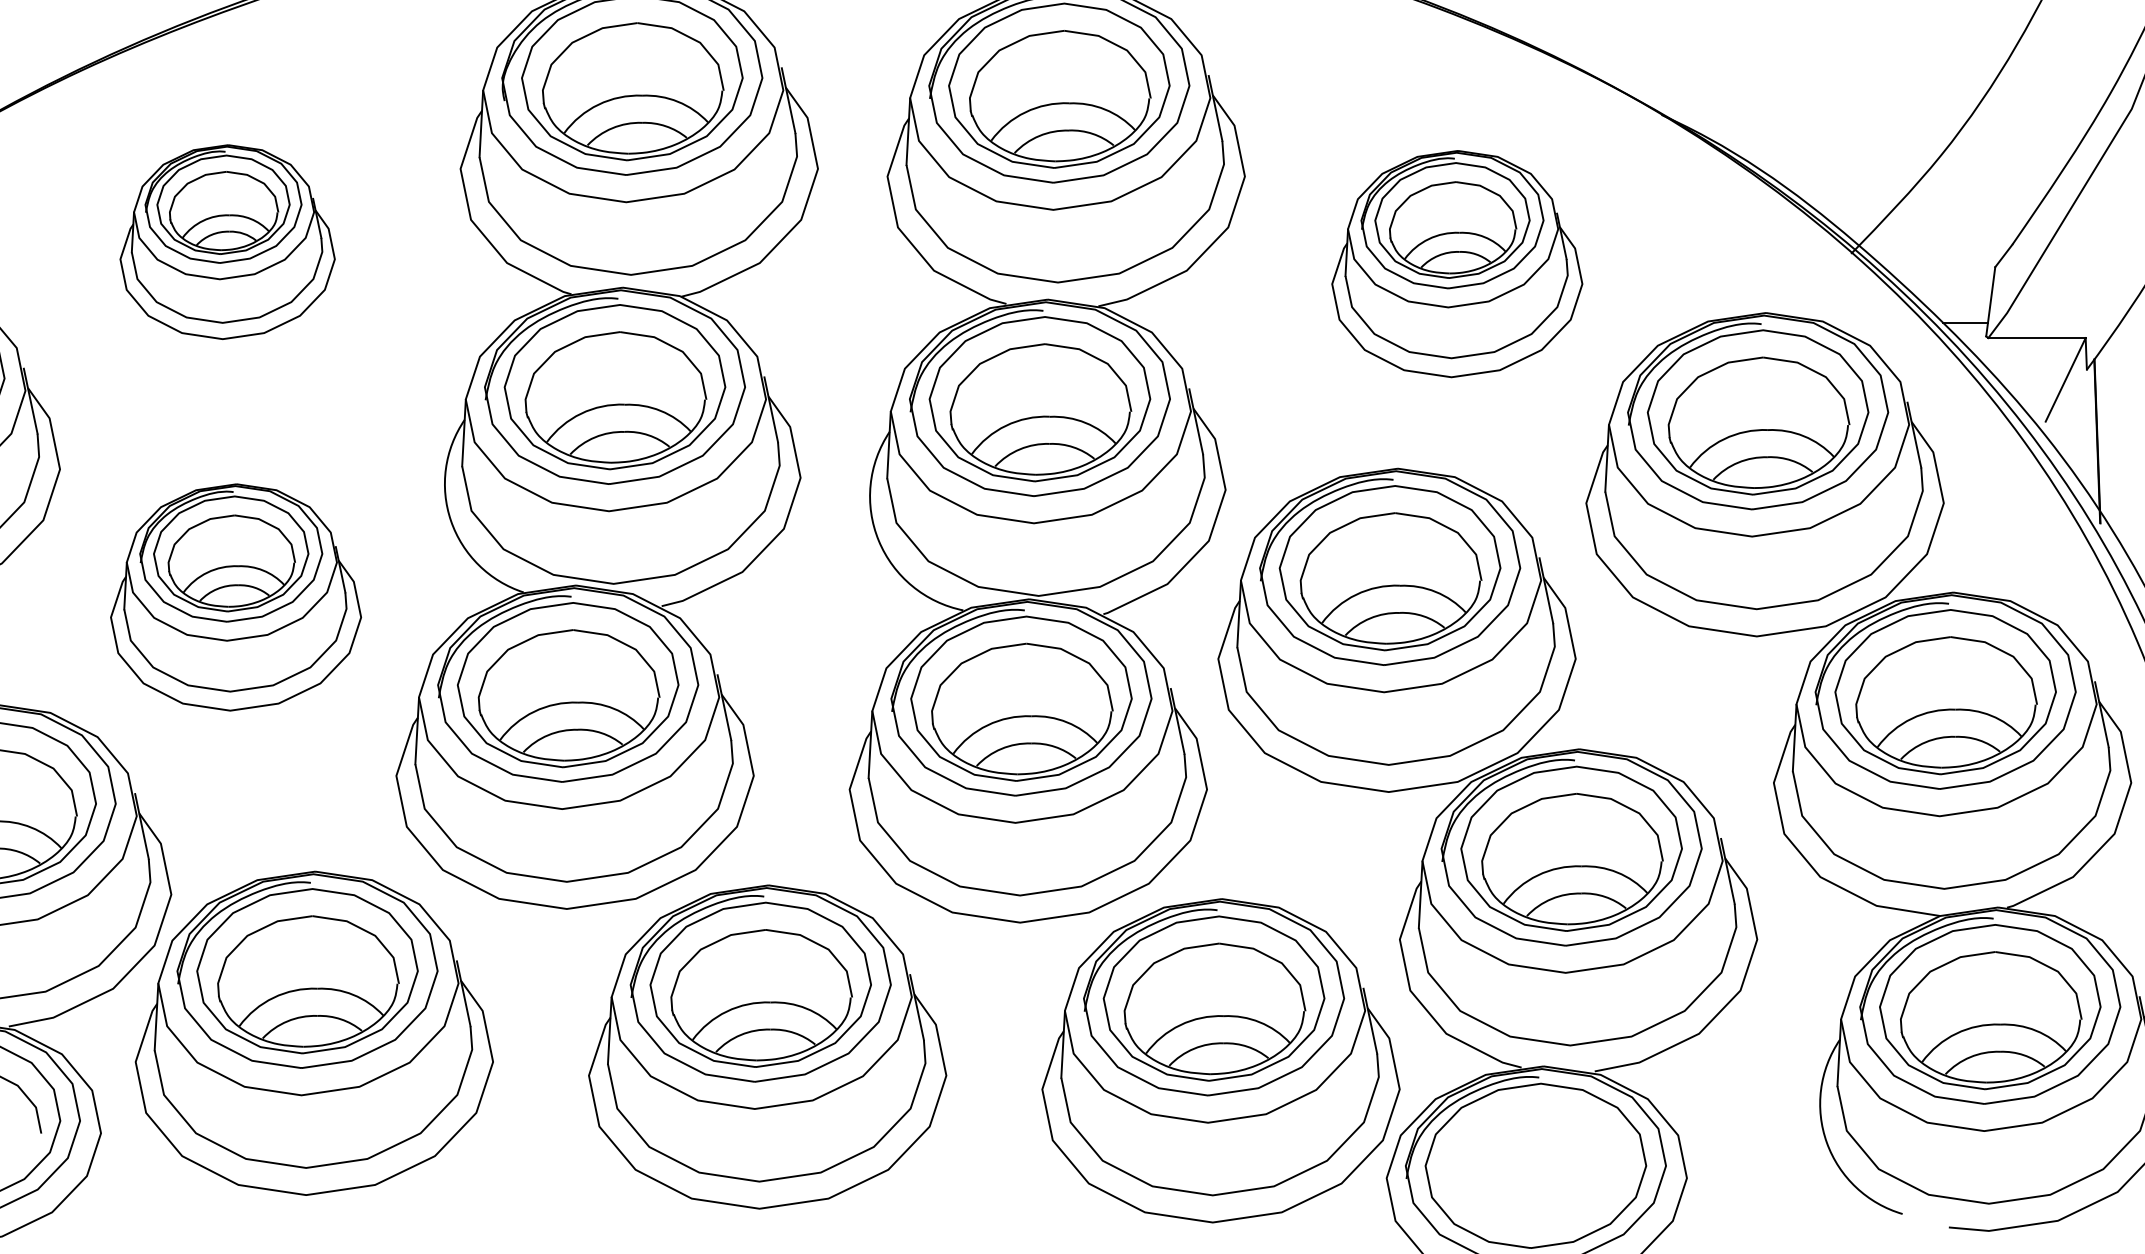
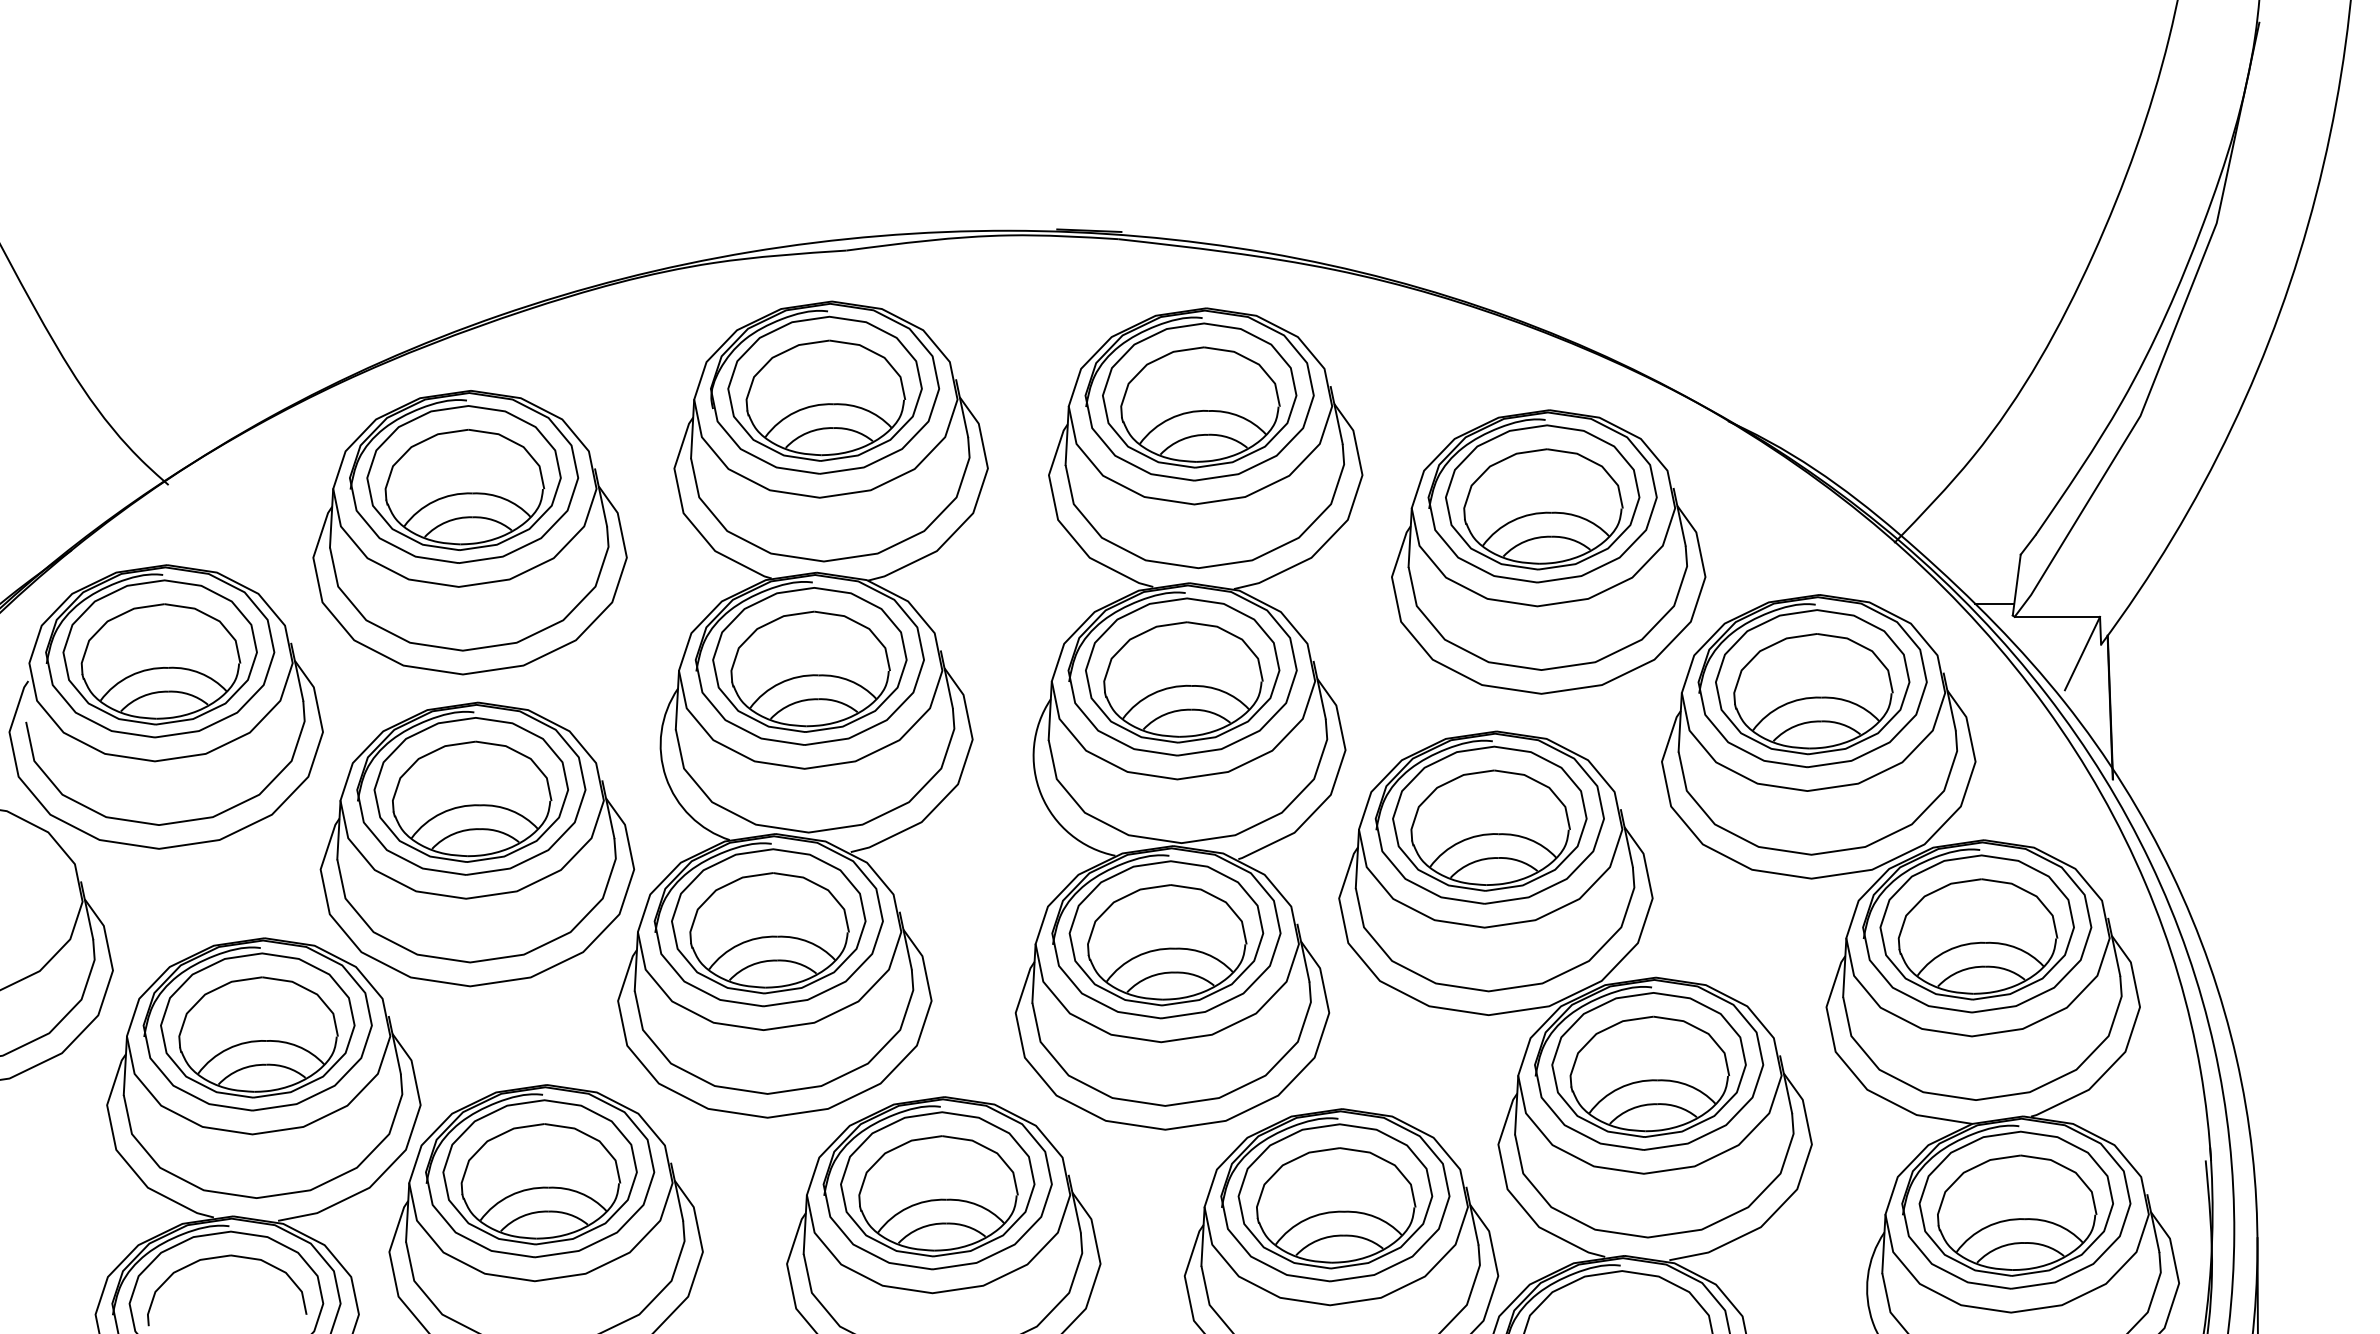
part: (227, 241) -> (469, 532), size x1.67
part: (1456, 263) -> (1548, 551), size x1.43
part: (236, 597) -> (477, 844), size x1.43

